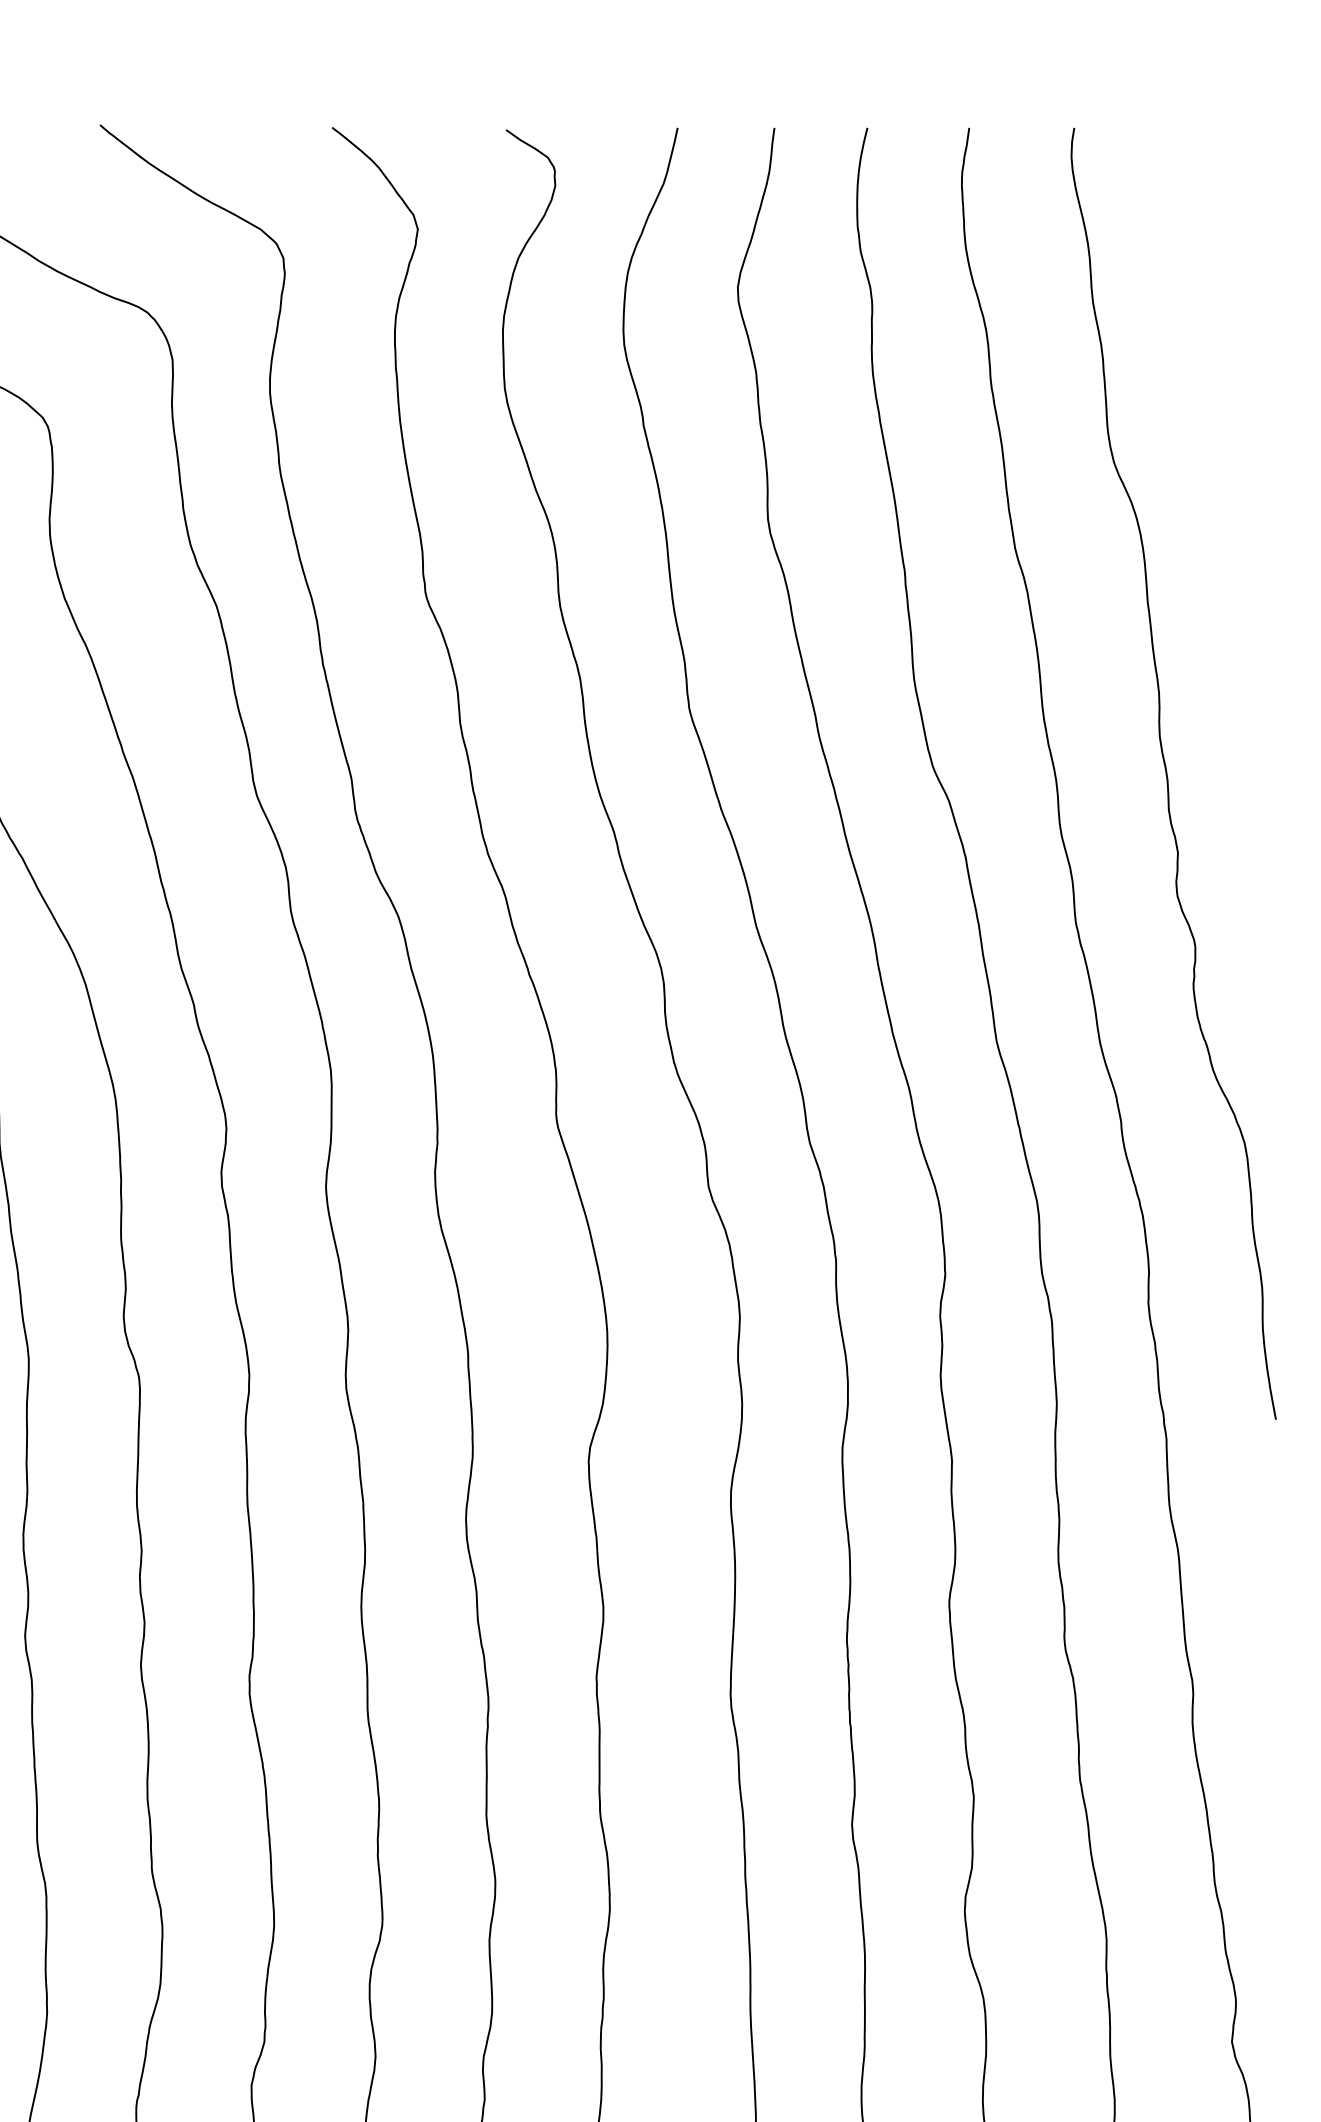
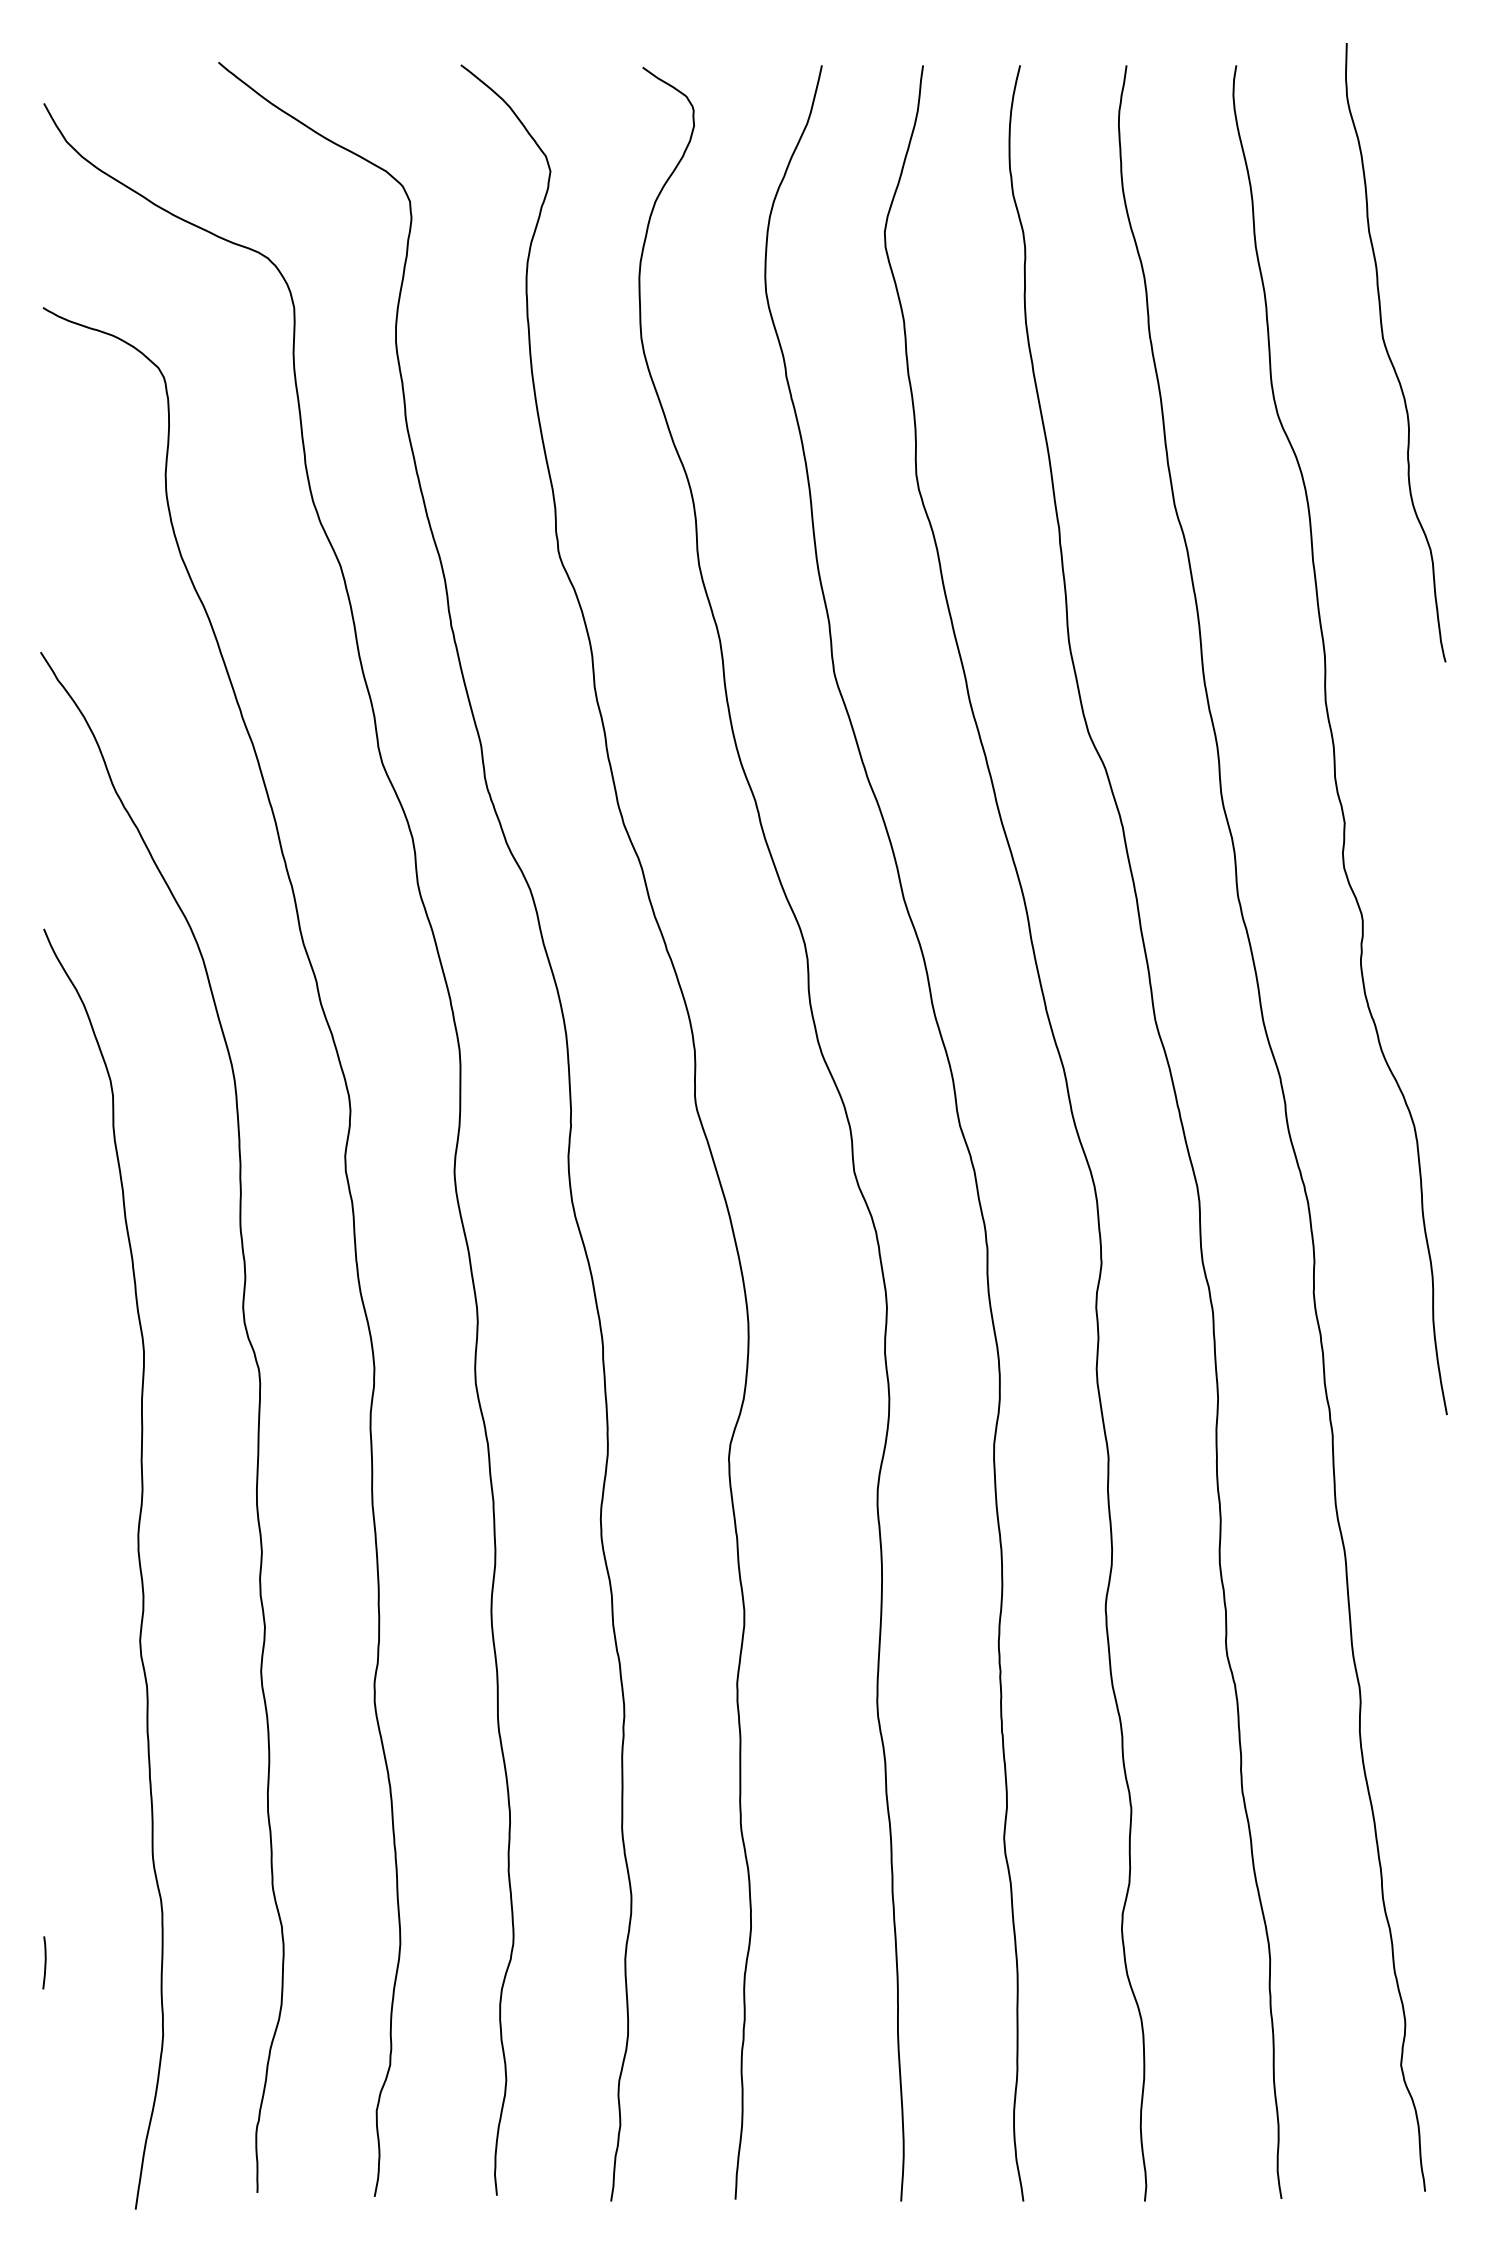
curve: (1220, 404) -> (1389, 354), added

